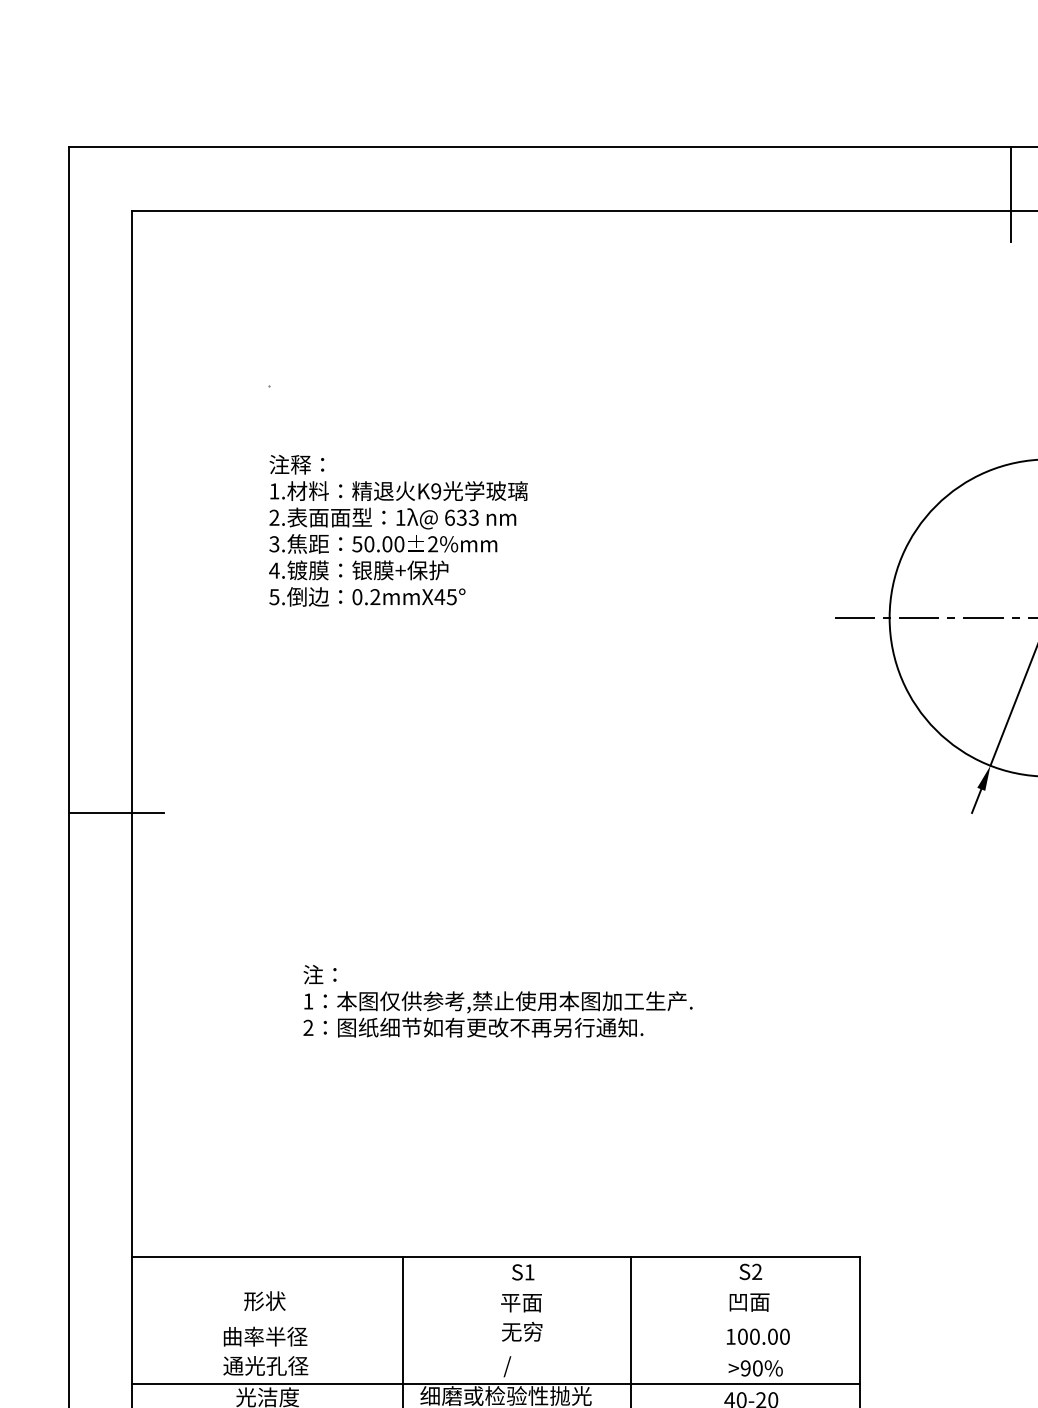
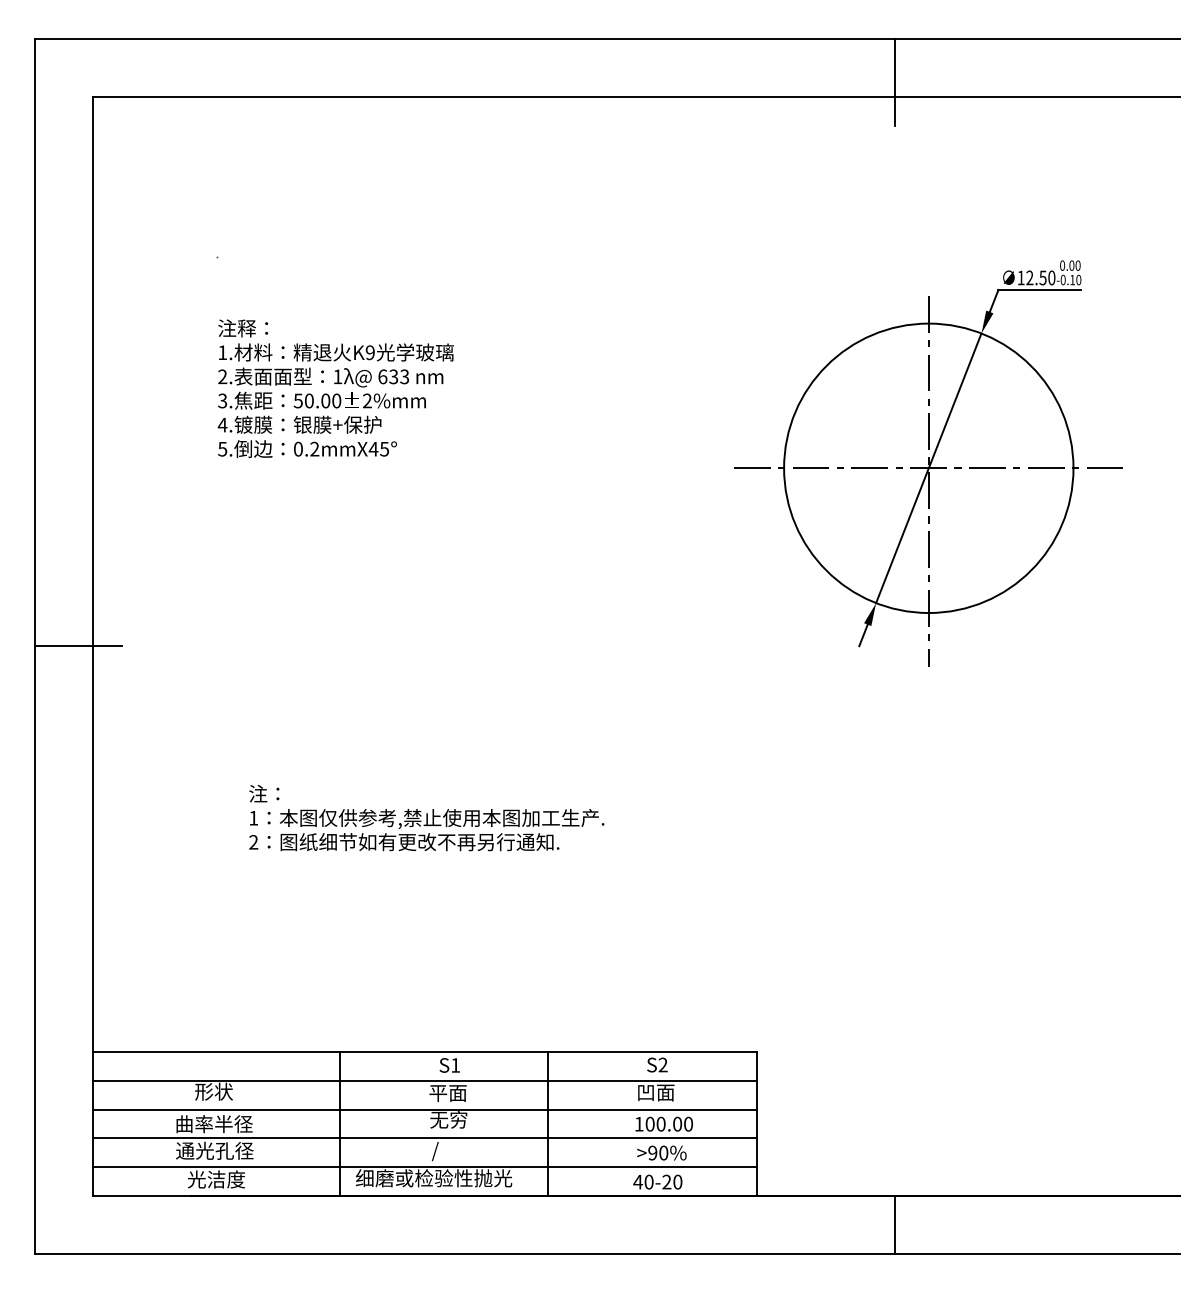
line: (495, 1288) -> (424, 1080), added
line: (495, 1320) -> (424, 1109), added
line: (495, 1352) -> (424, 1138), added

